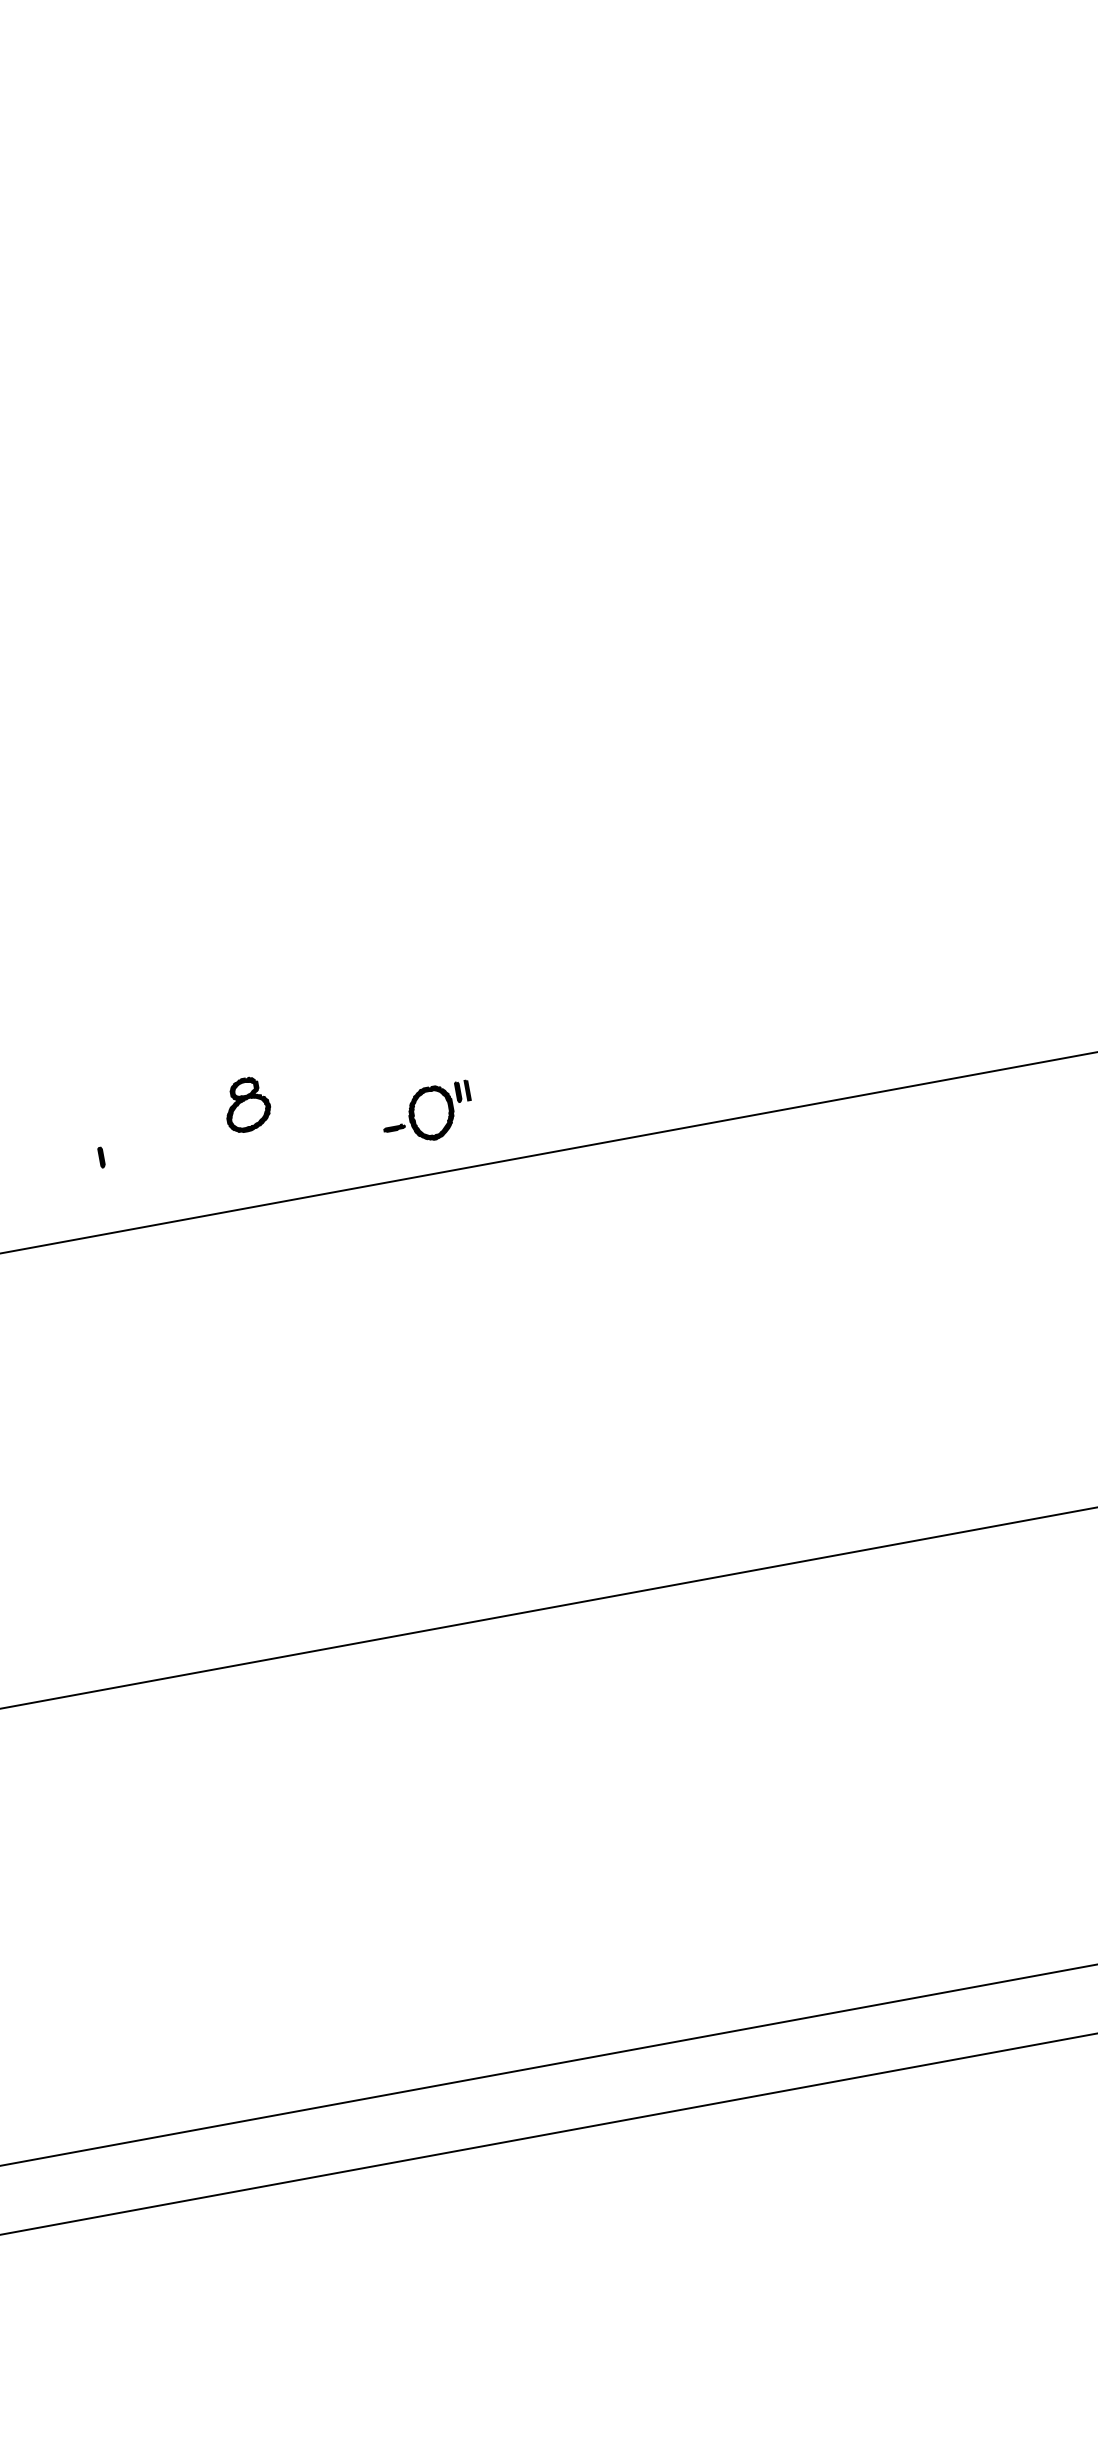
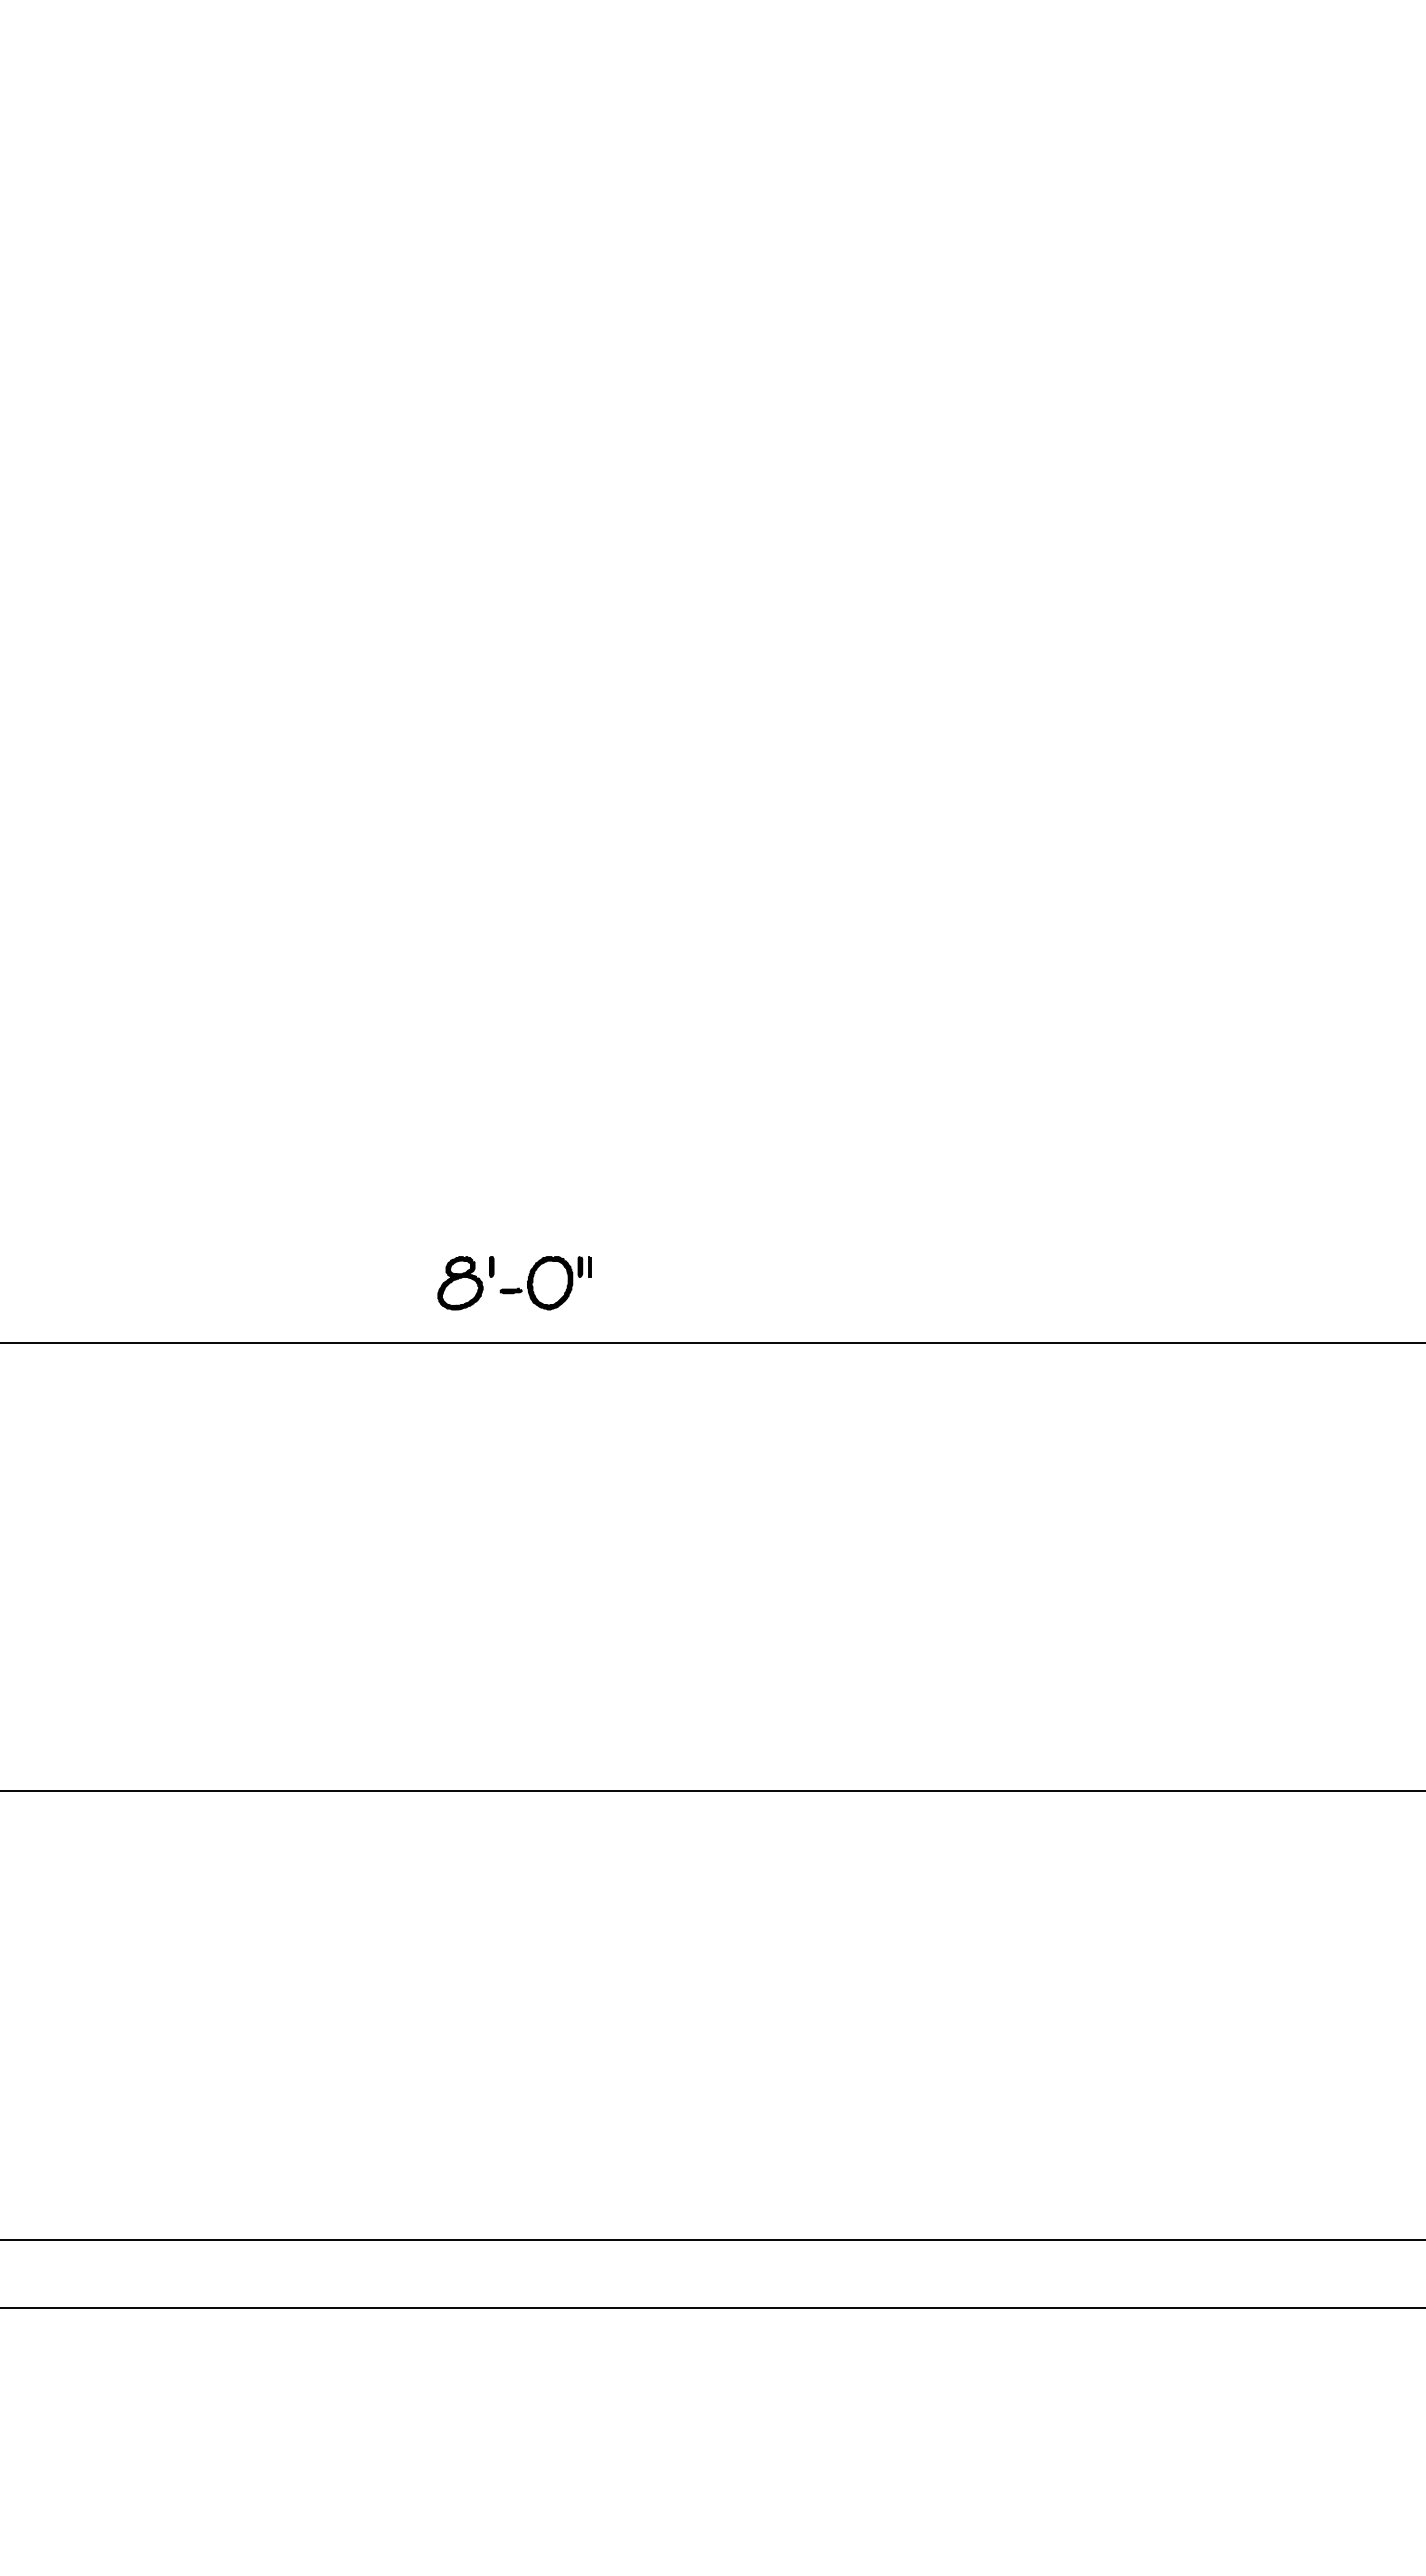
part: (247, 1104) -> (460, 1283), moved
part: (426, 1114) -> (545, 1283), moved

